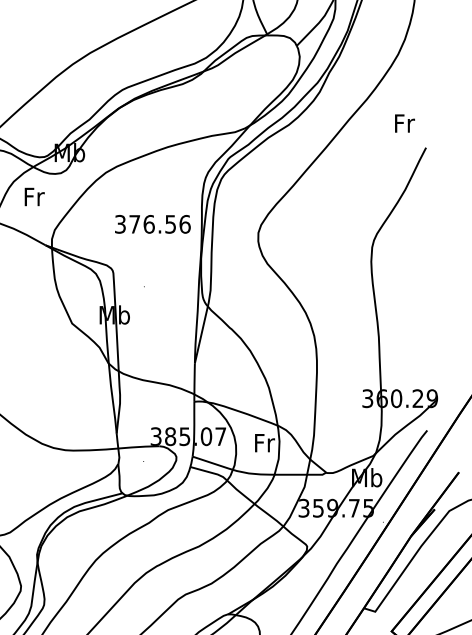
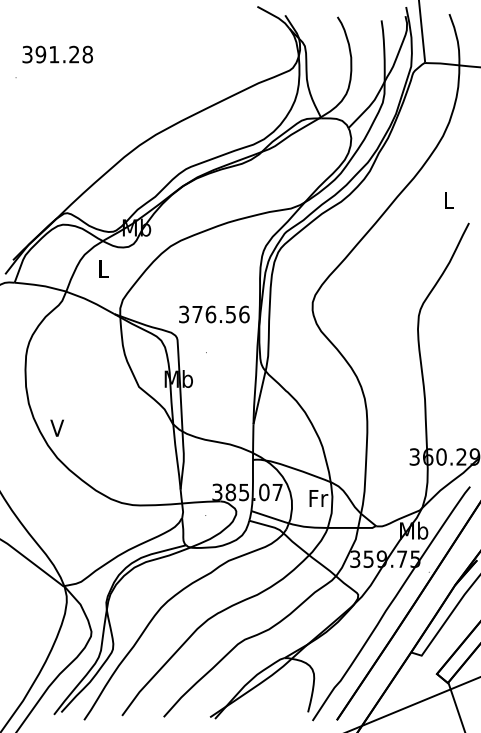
text: (405, 123) -> (449, 200), Fr -> L
text: (35, 196) -> (104, 268), Fr -> L
text: (153, 224) -> (214, 314), moved

